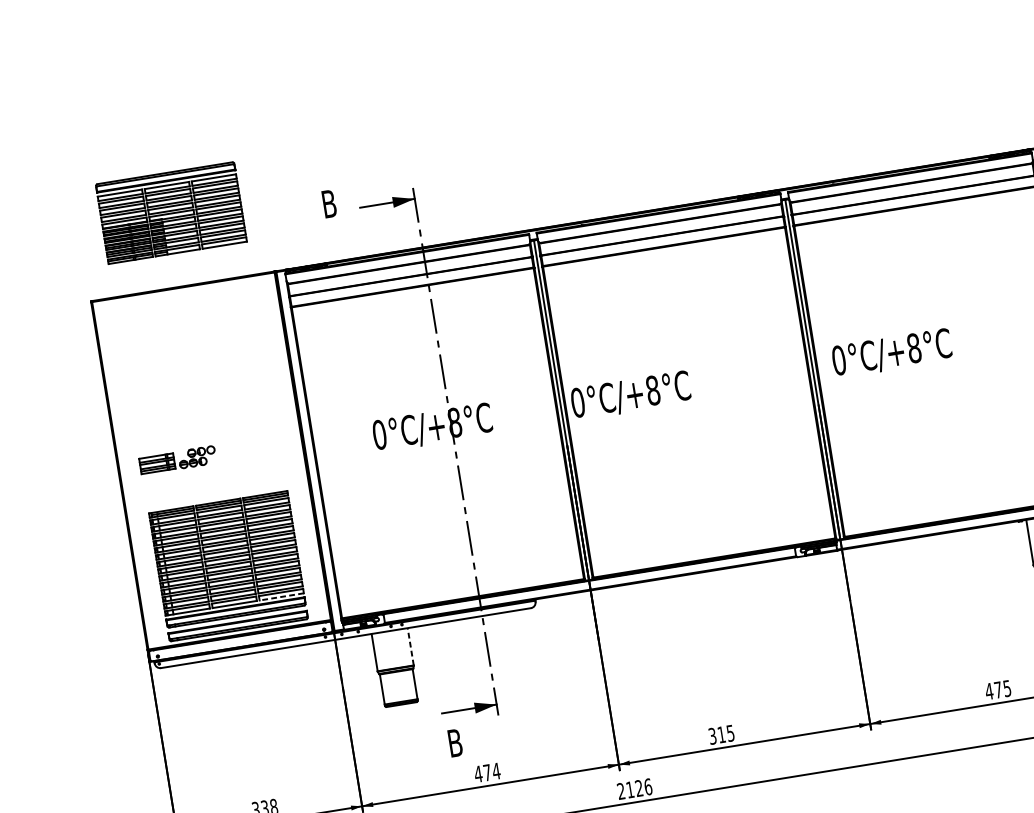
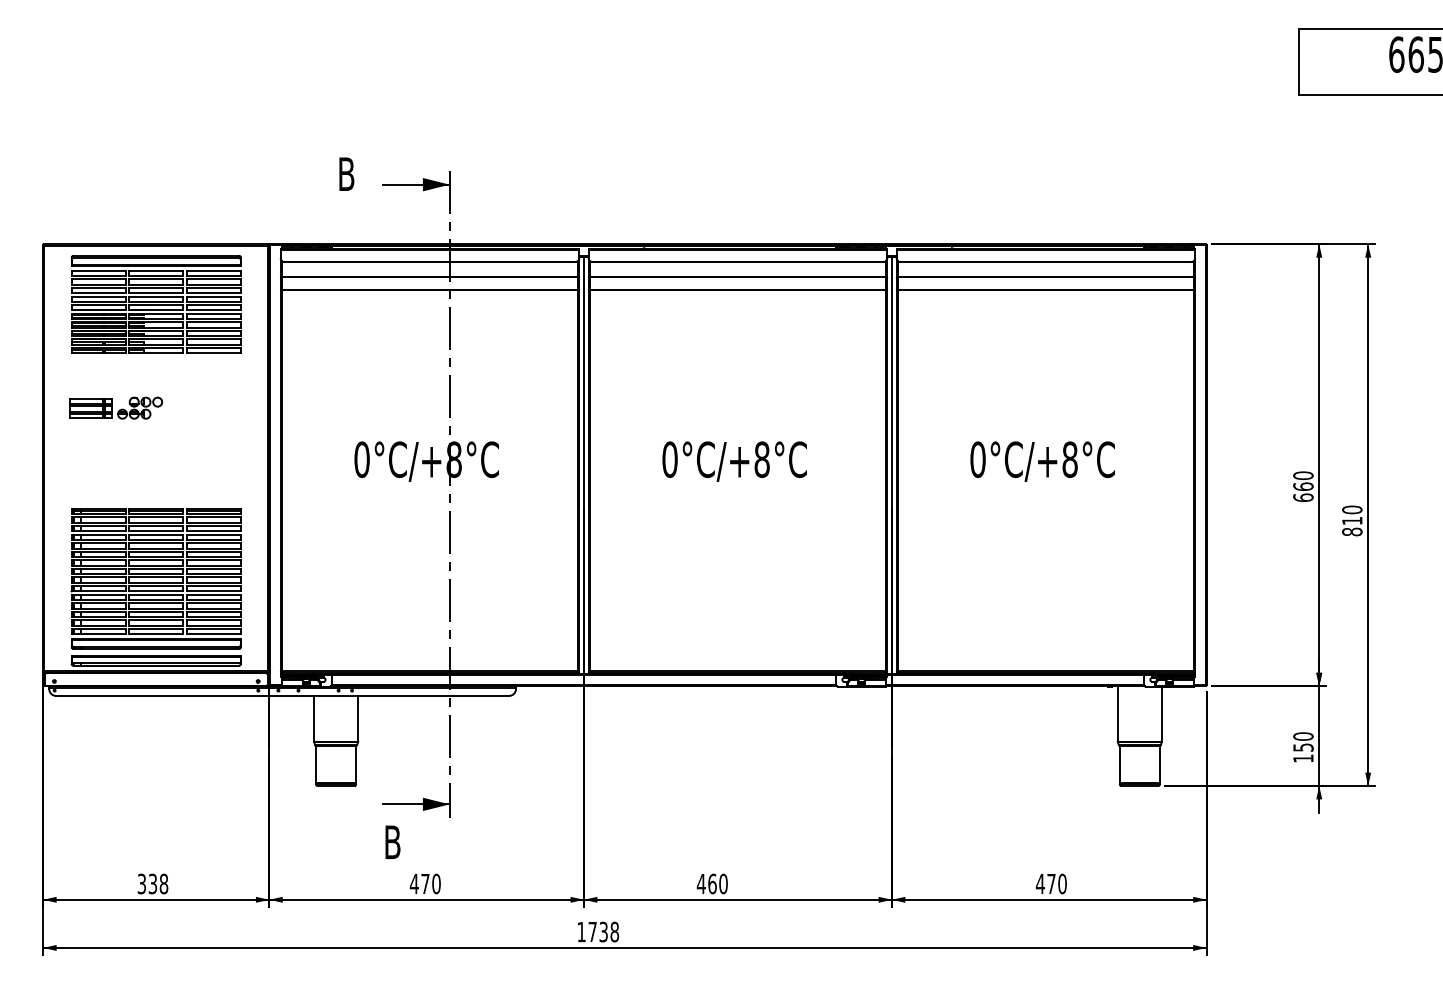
part: (170, 212) -> (155, 303), moved
text: (891, 353) -> (1042, 461), moved
text: (630, 395) -> (734, 461), moved
part: (178, 459) -> (116, 407), moved
line: (281, 597) -> (213, 634), dashed -> solid
line: (410, 646) -> (358, 718), dashed -> solid
text: (1007, 688) -> (1062, 883), 475 -> 470
text: (720, 734) -> (711, 883), 315 -> 460
text: (495, 771) -> (435, 883), 474 -> 470
text: (634, 788) -> (598, 931), 2126 -> 1738

